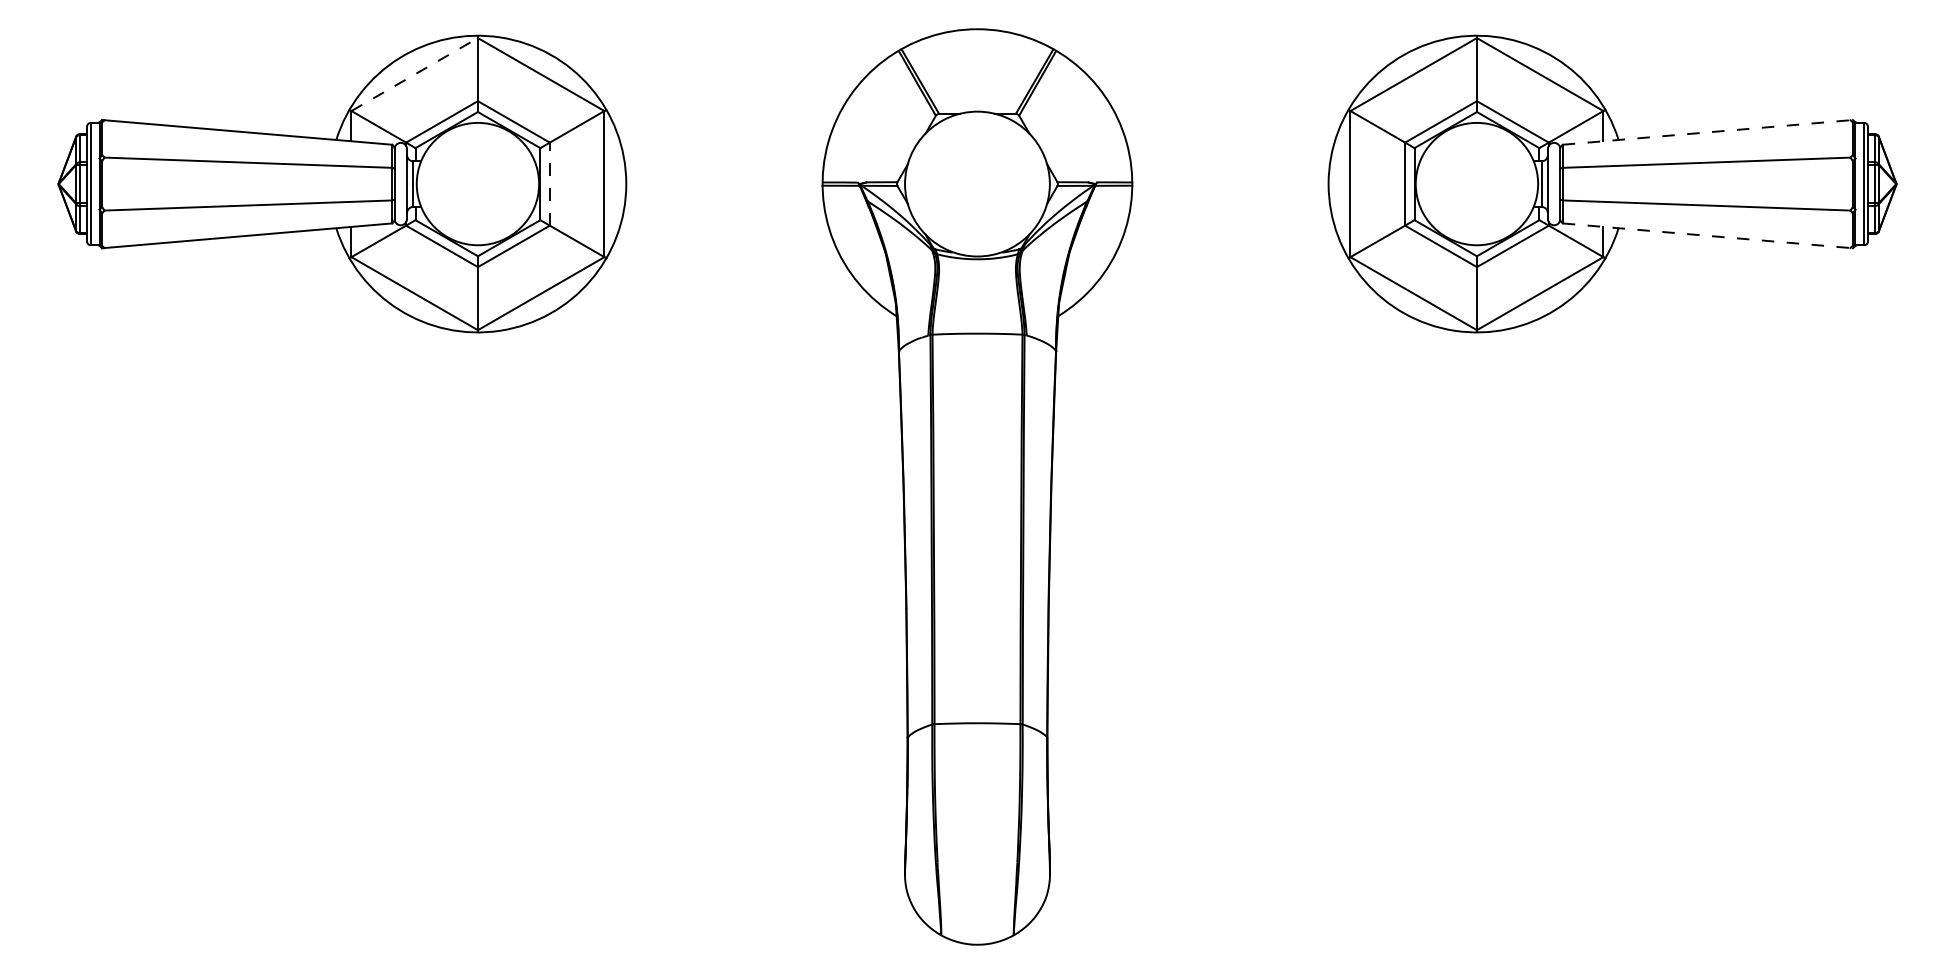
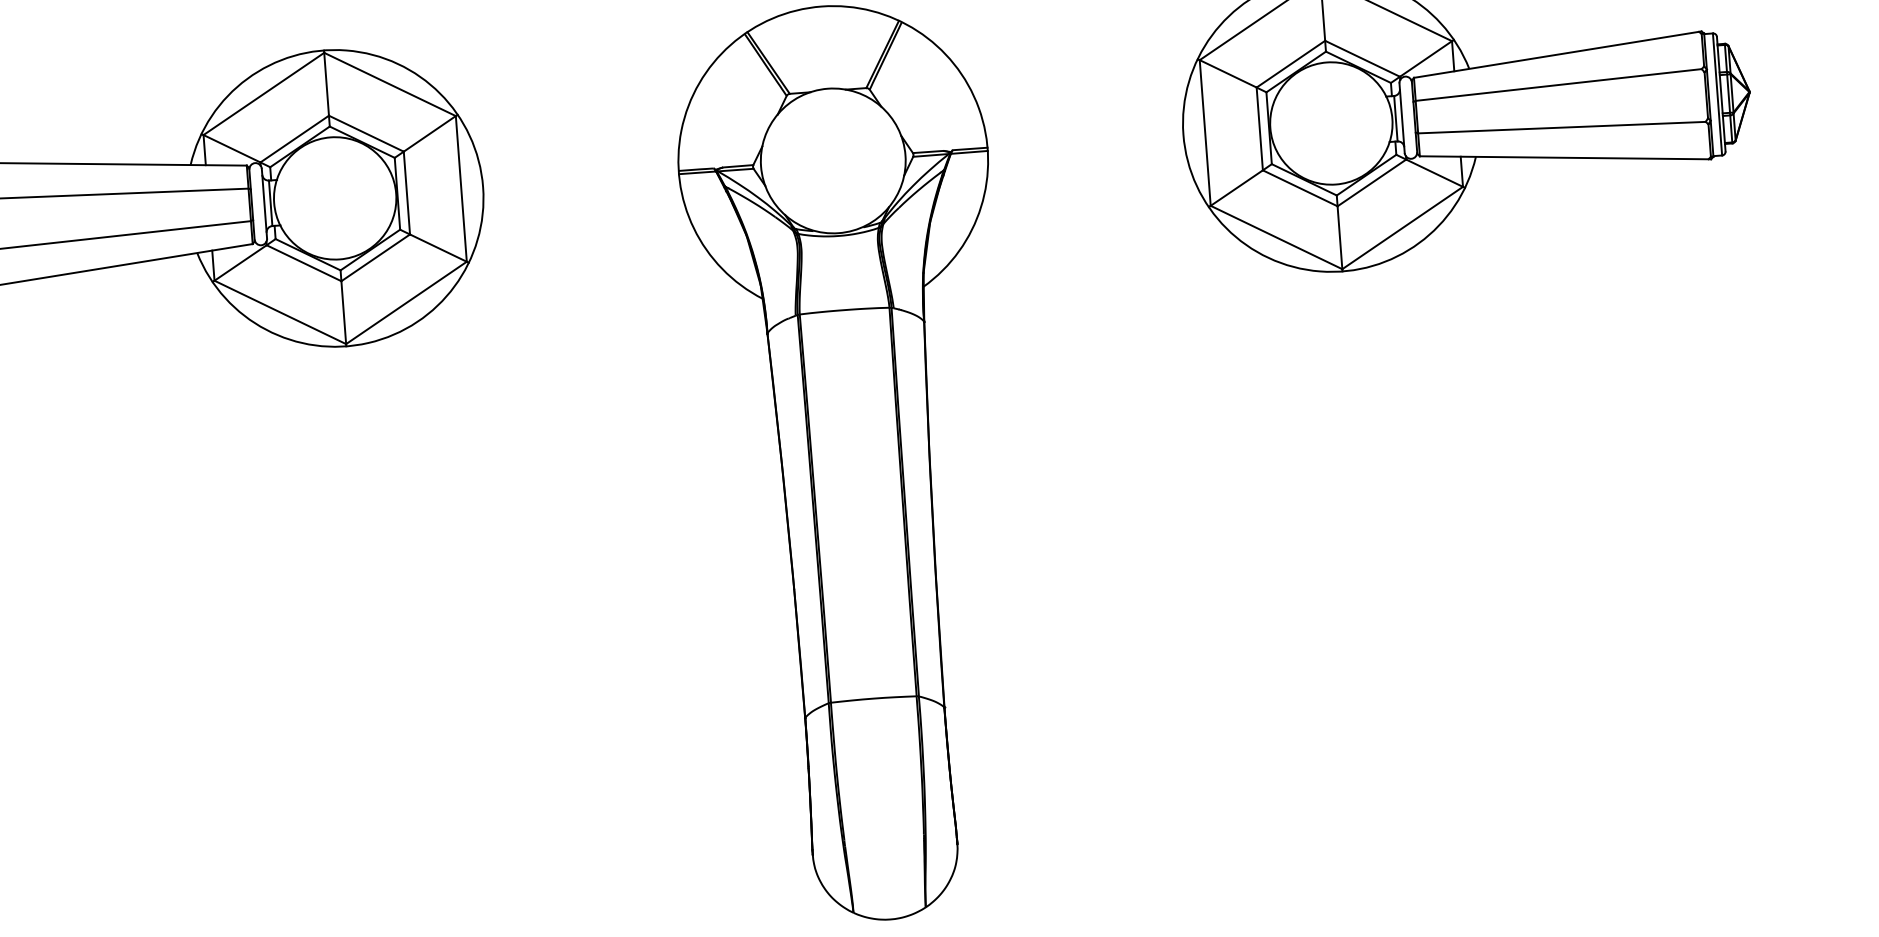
line: (415, 74) -> (264, 93), dashed -> solid
line: (1707, 132) -> (1557, 54), dashed -> solid
line: (549, 184) -> (406, 193), dashed -> solid
line: (1707, 235) -> (1565, 157), dashed -> solid

